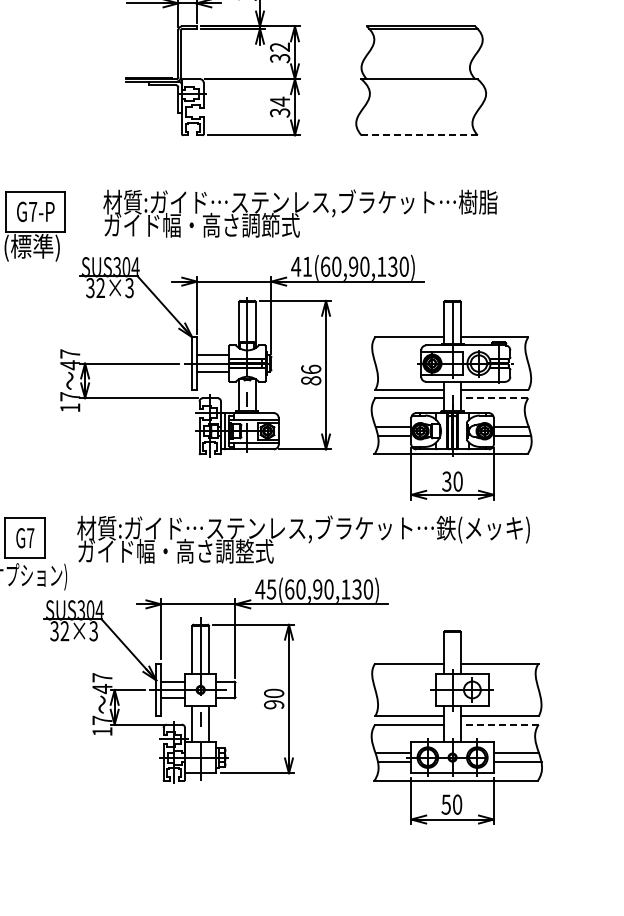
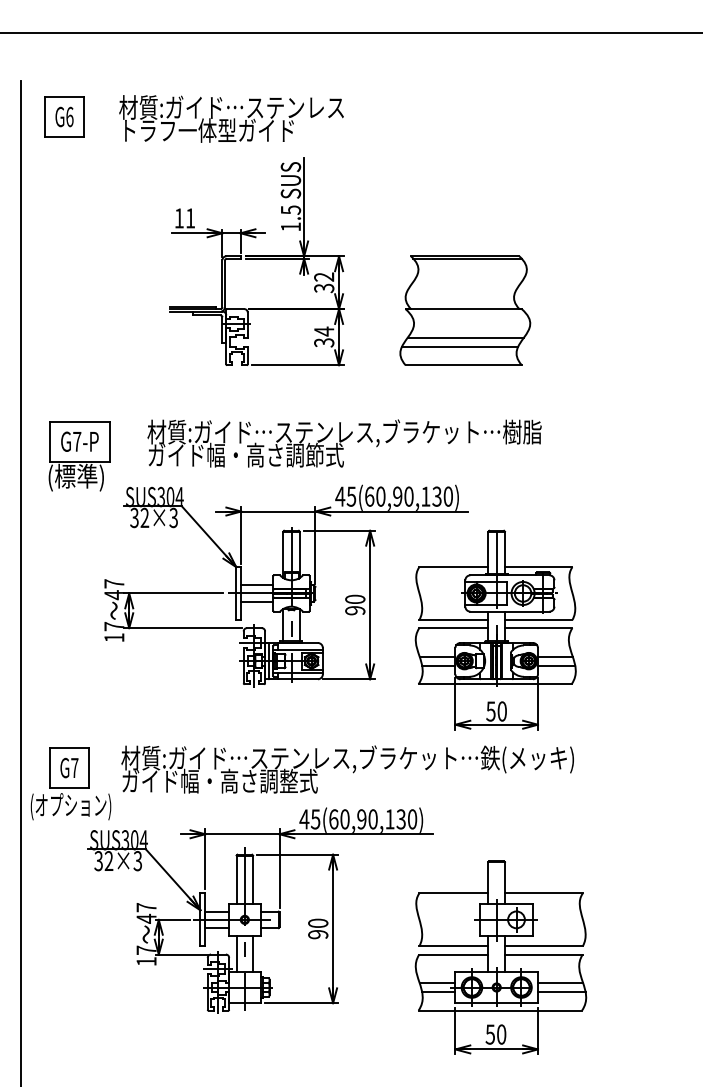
line: (421, 107) -> (465, 337), added
line: (416, 116) -> (460, 346), added
line: (420, 135) -> (464, 365), dashed -> solid
text: (307, 266) -> (351, 496), 41(60,90,130) -> 45(60,90,130)
text: (311, 374) -> (355, 604), 86 -> 90
line: (494, 398) -> (538, 628), dashed -> solid
text: (446, 481) -> (490, 711), 30 -> 50
line: (499, 724) -> (543, 954), dashed -> solid

